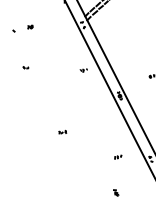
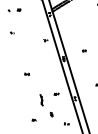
part: (94, 172) -> (41, 100), added

